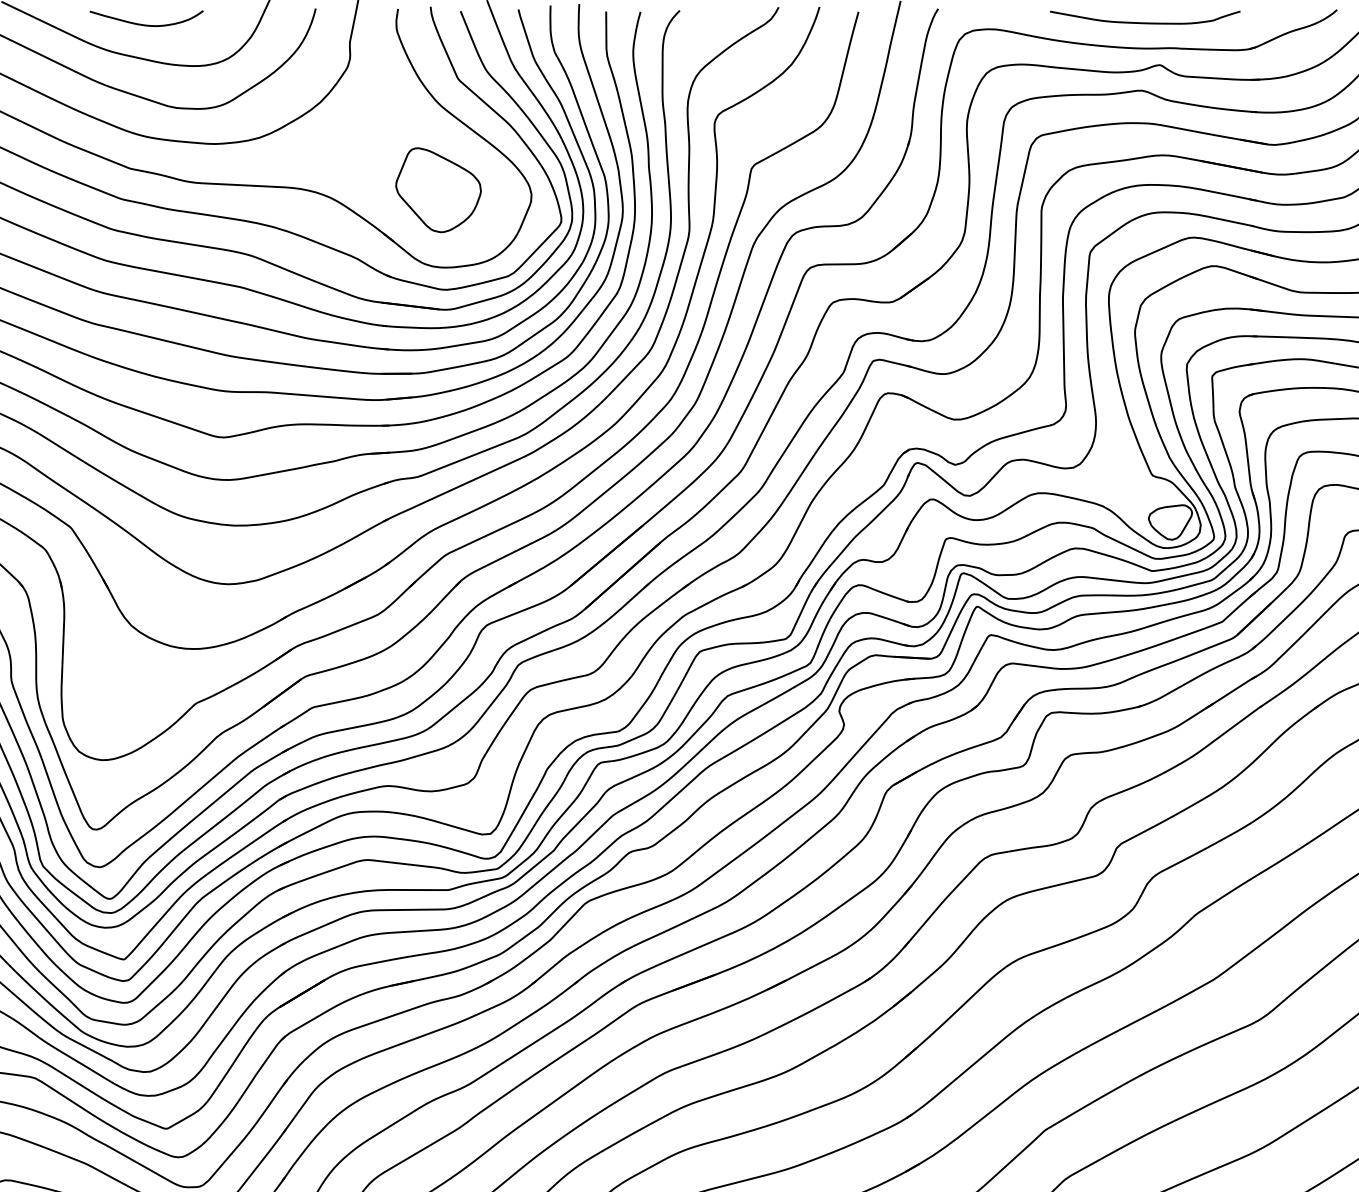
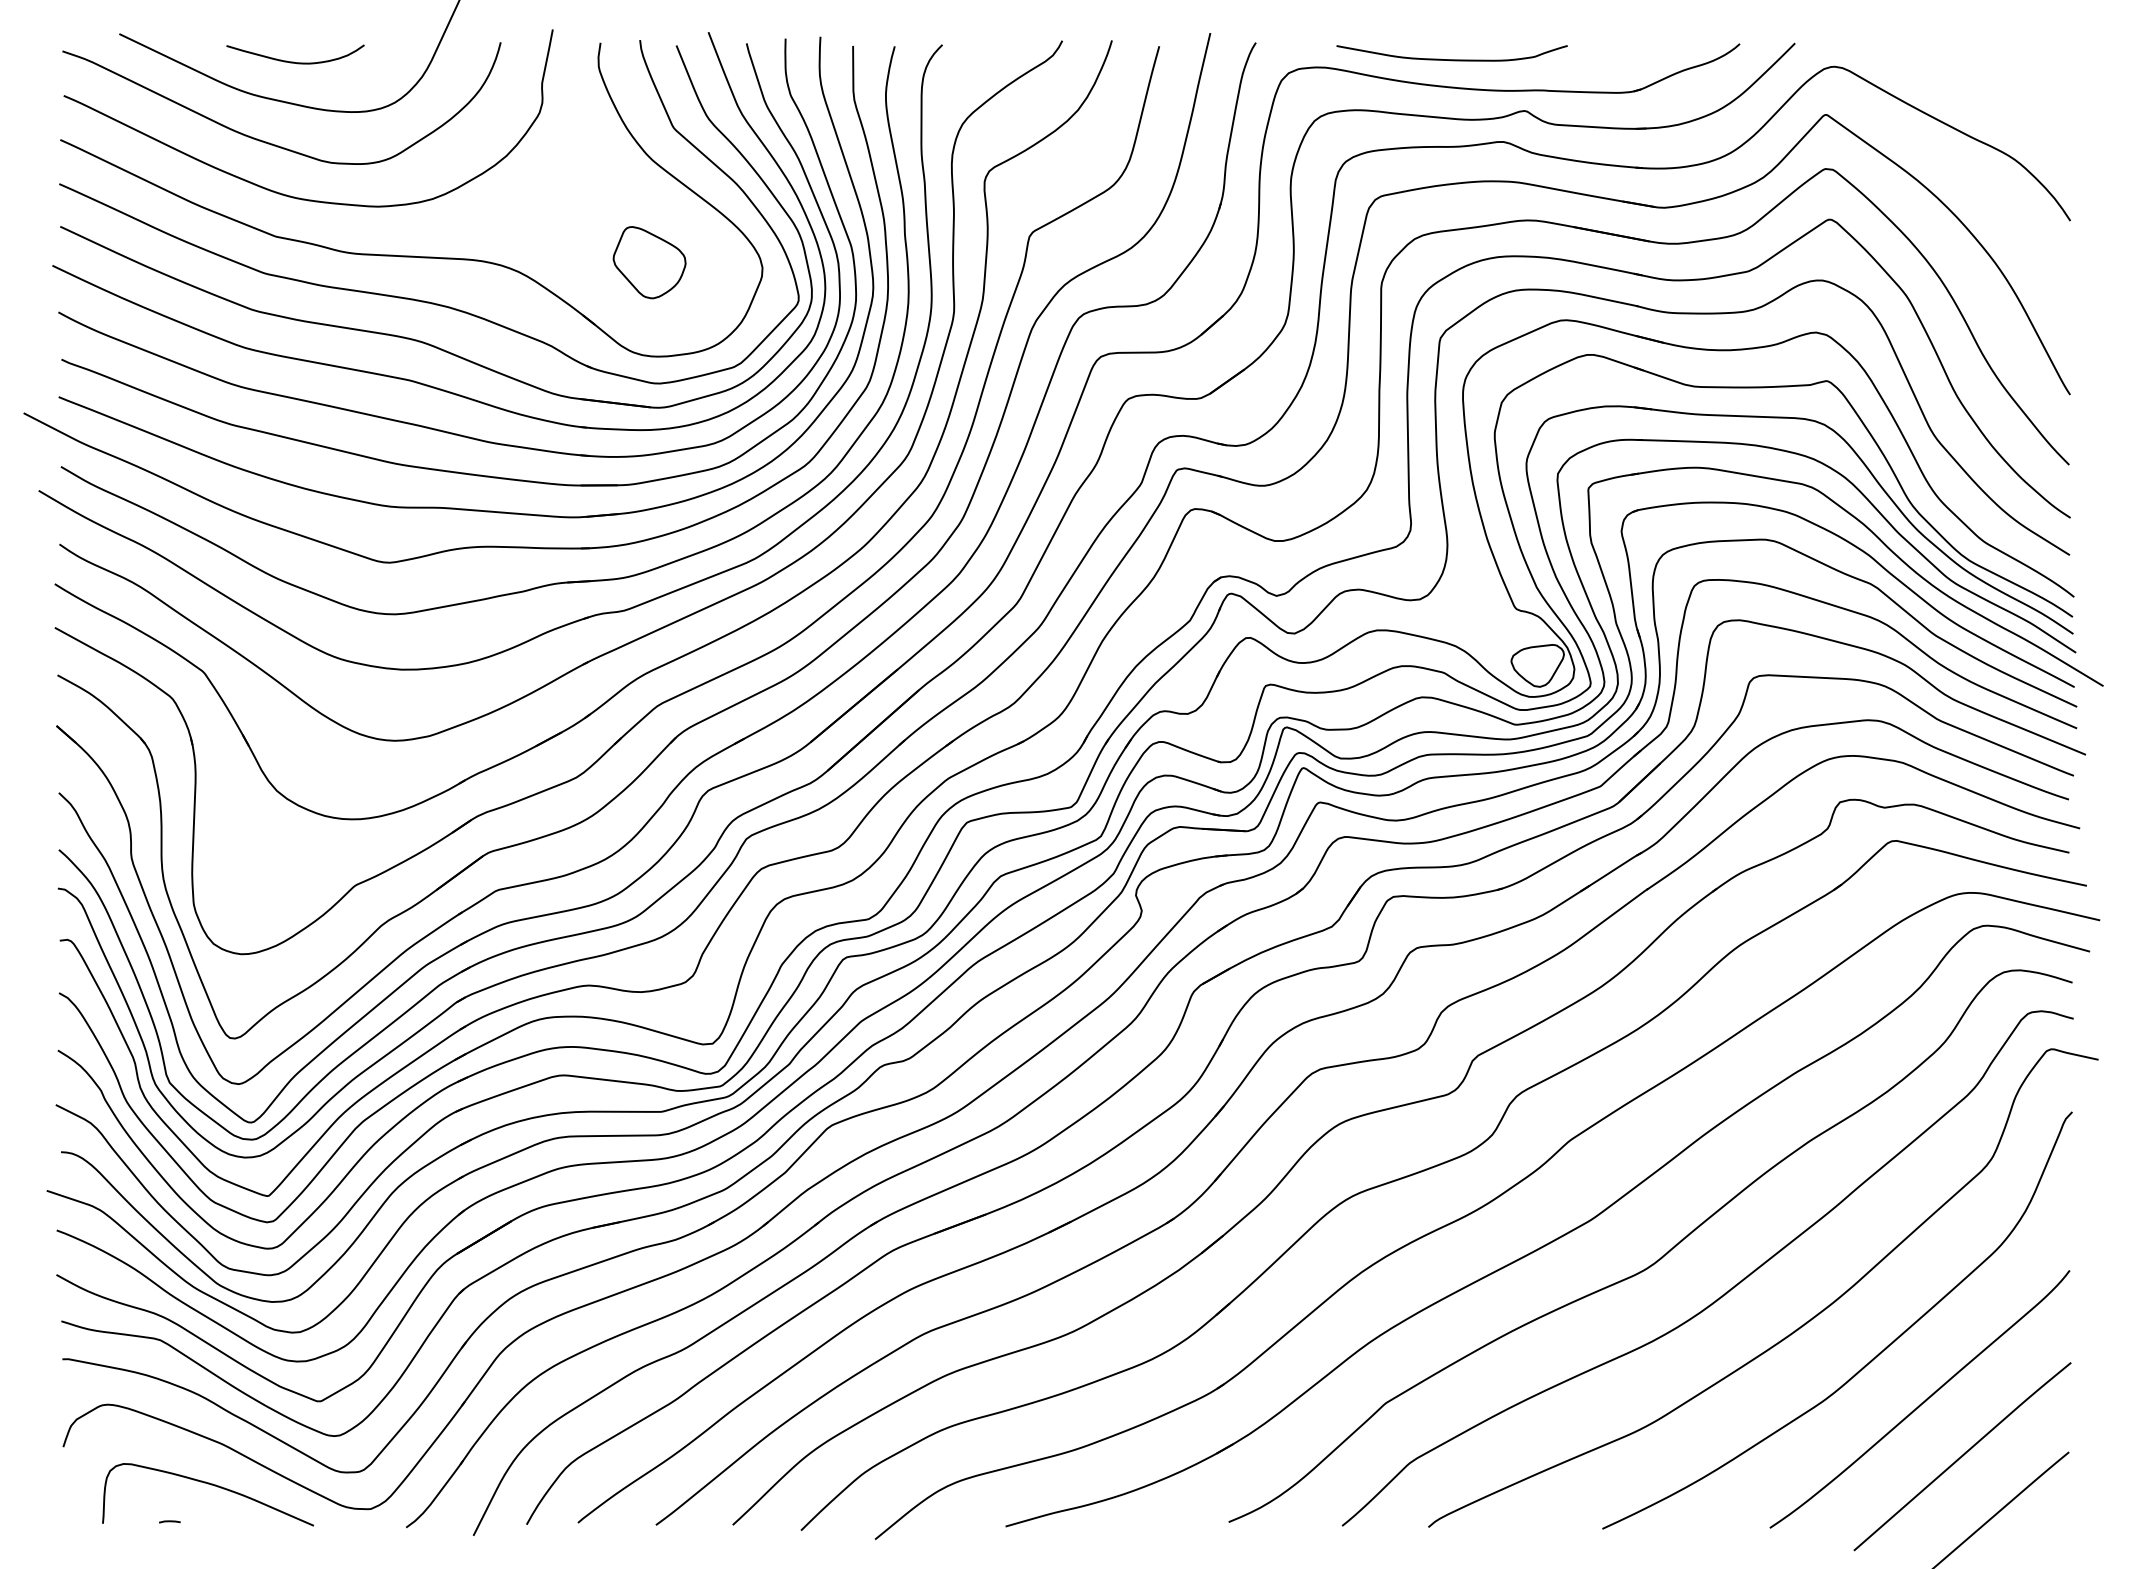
curve: (1144, 22) -> (1451, 59), moved
part: (438, 190) -> (649, 262), size x0.7

